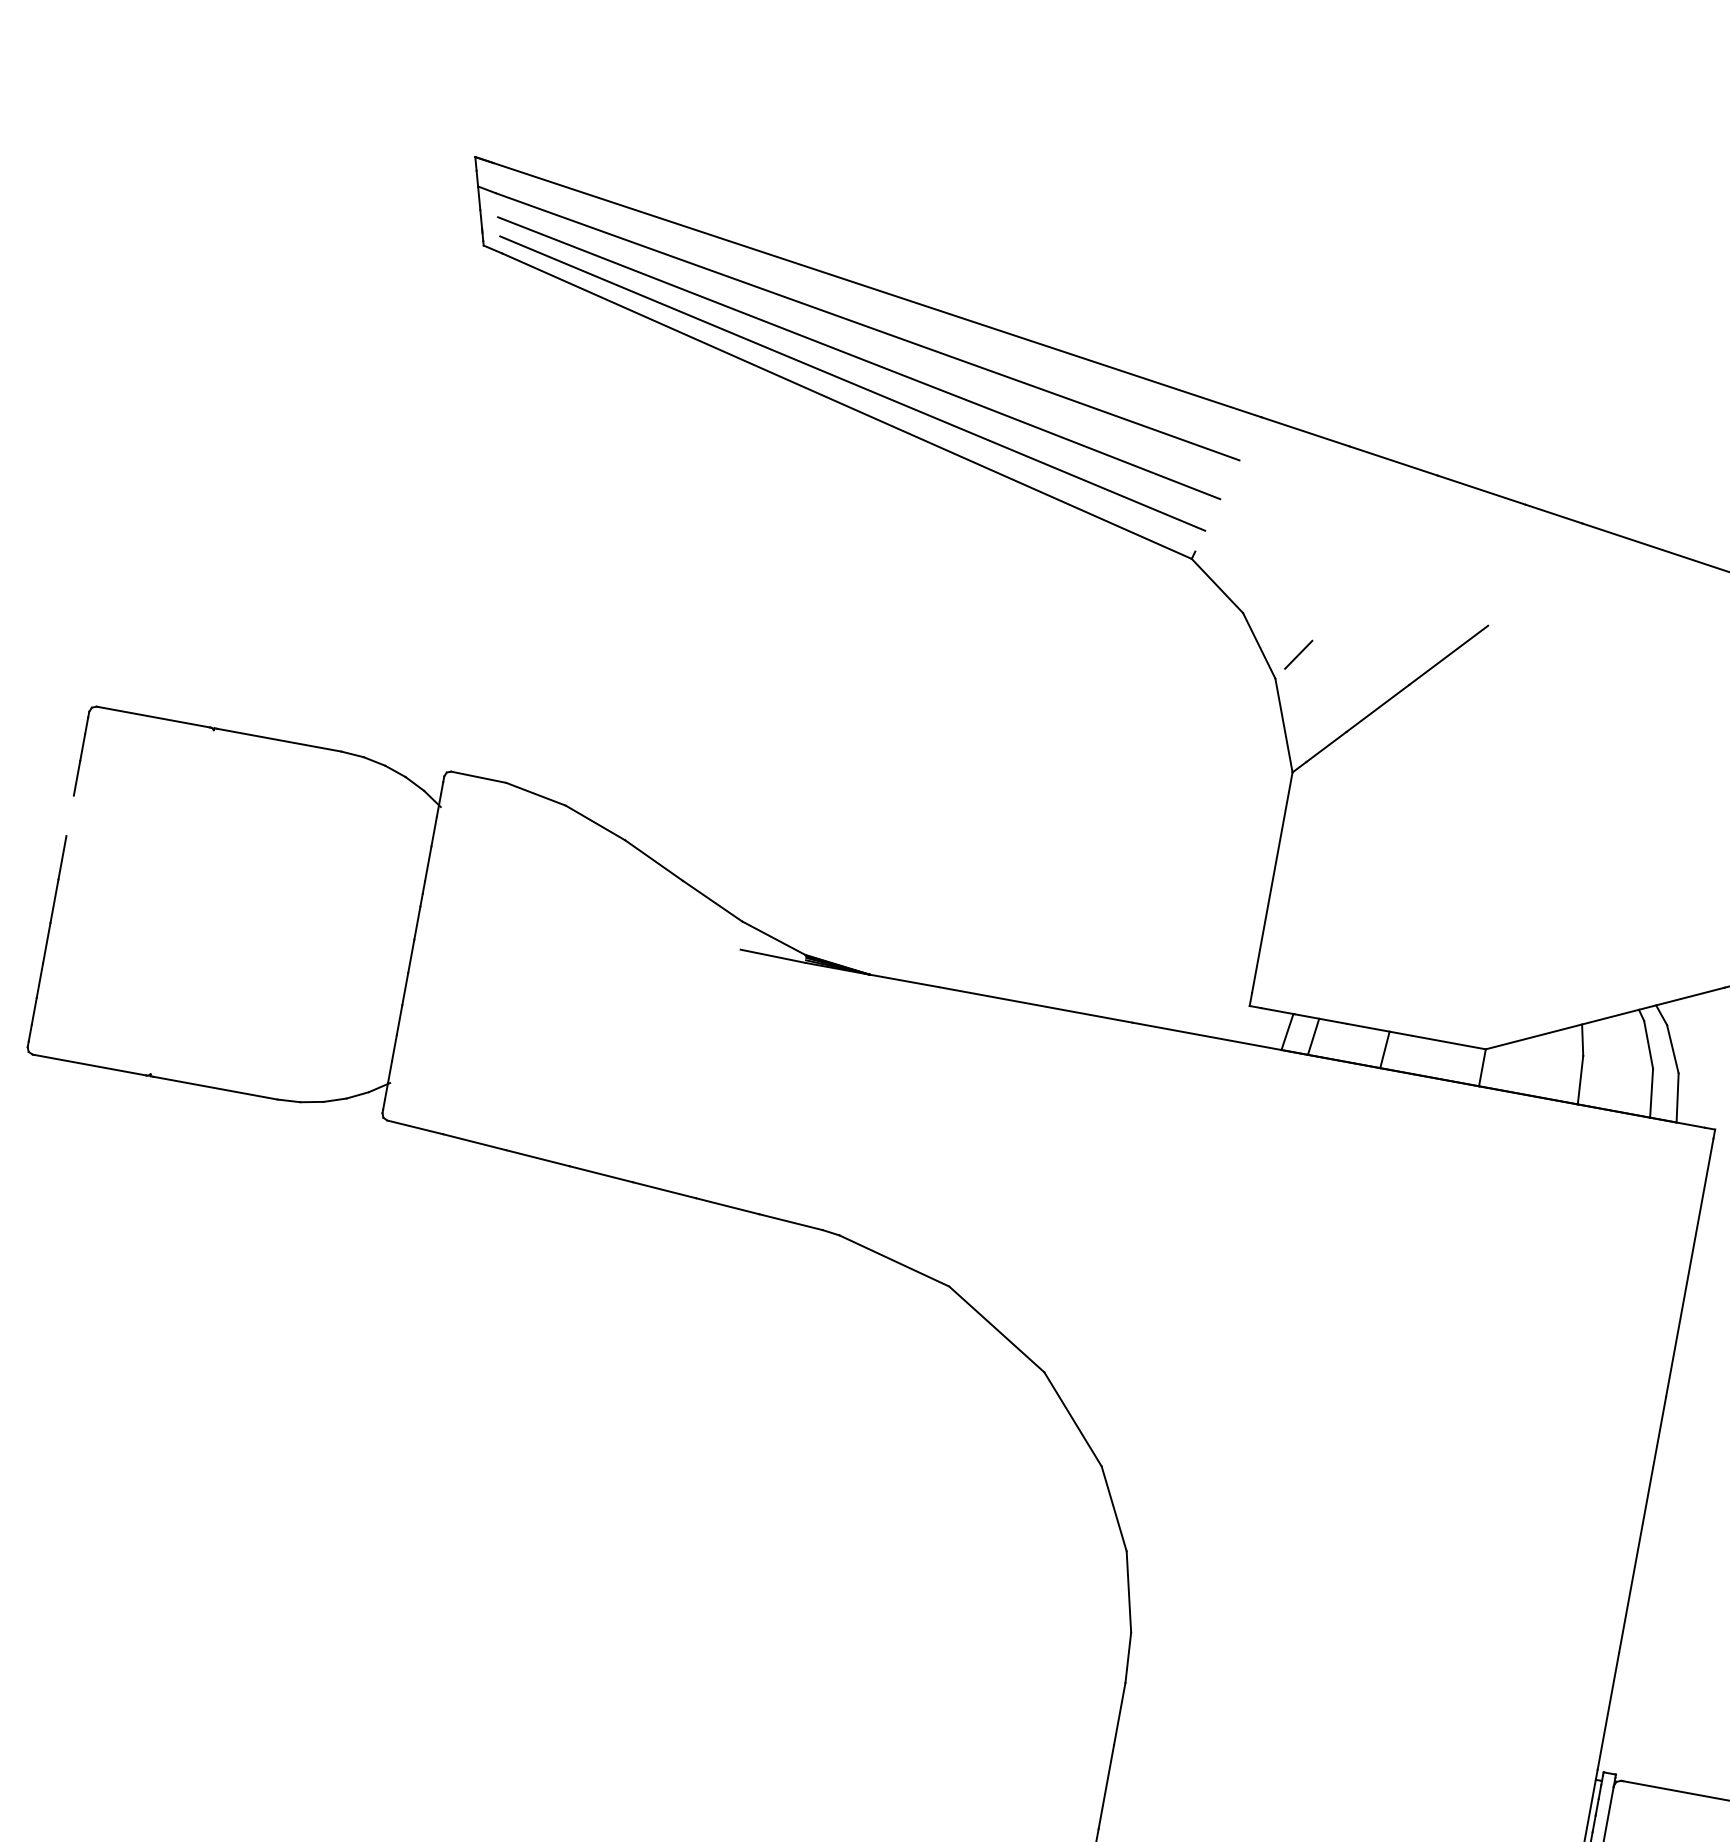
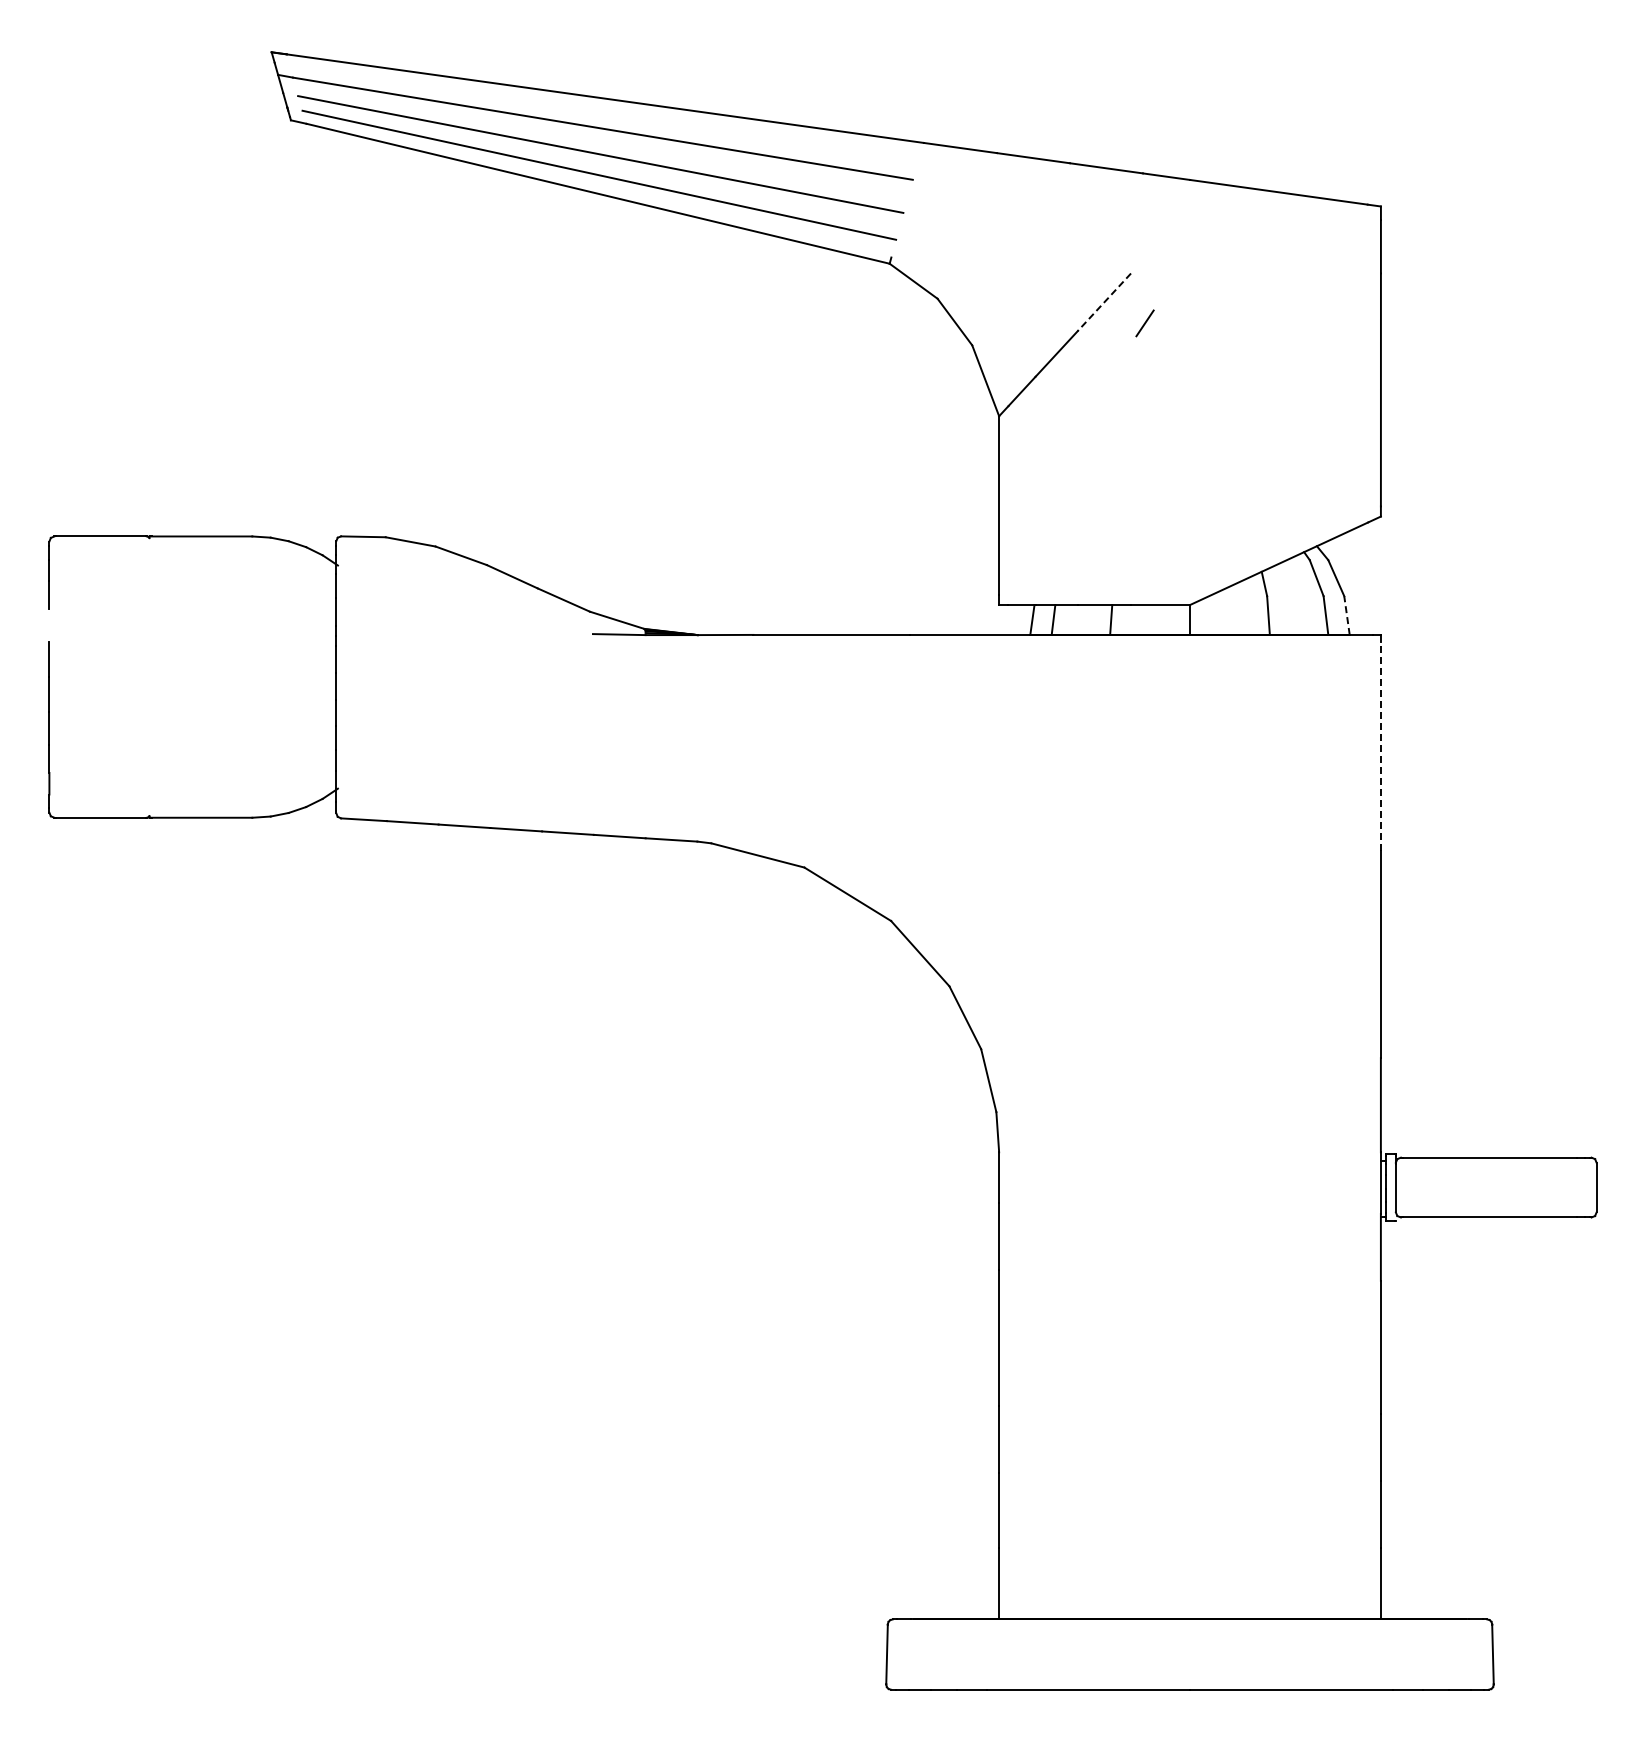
line: (1297, 654) -> (1144, 323), moved
line: (1448, 655) -> (1104, 302), solid -> dashed
line: (1677, 1097) -> (1346, 615), solid -> dashed
line: (1689, 1267) -> (1380, 746), solid -> dashed

